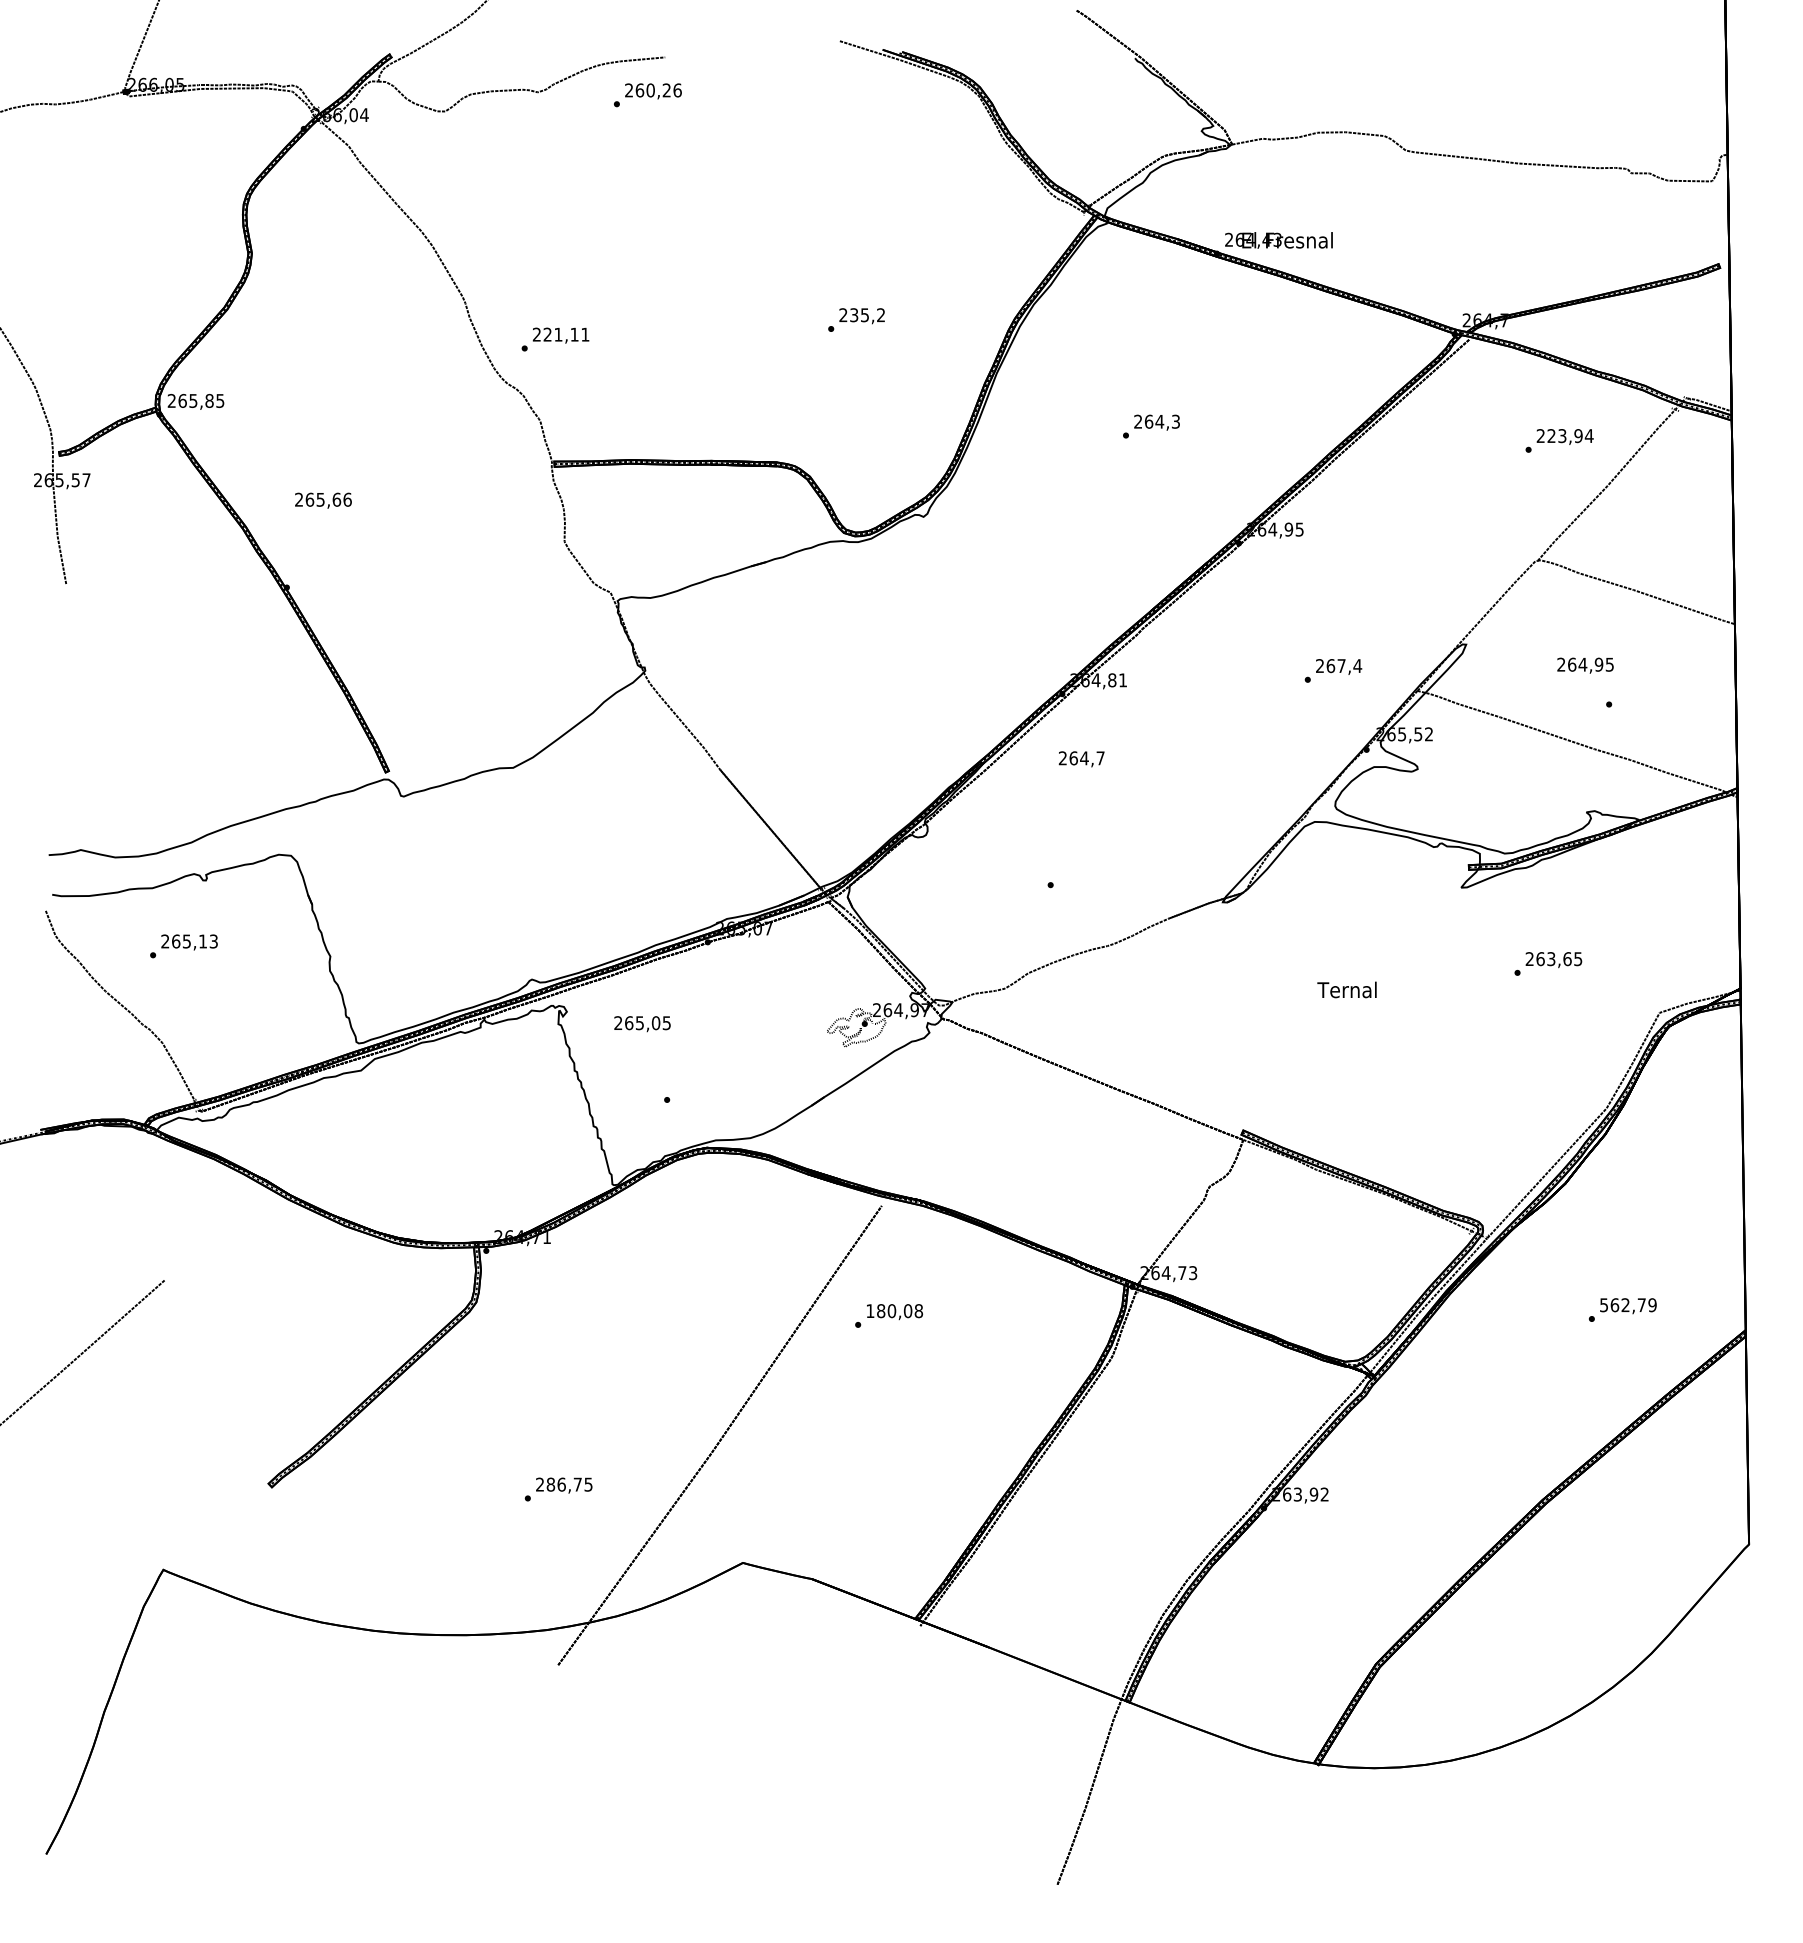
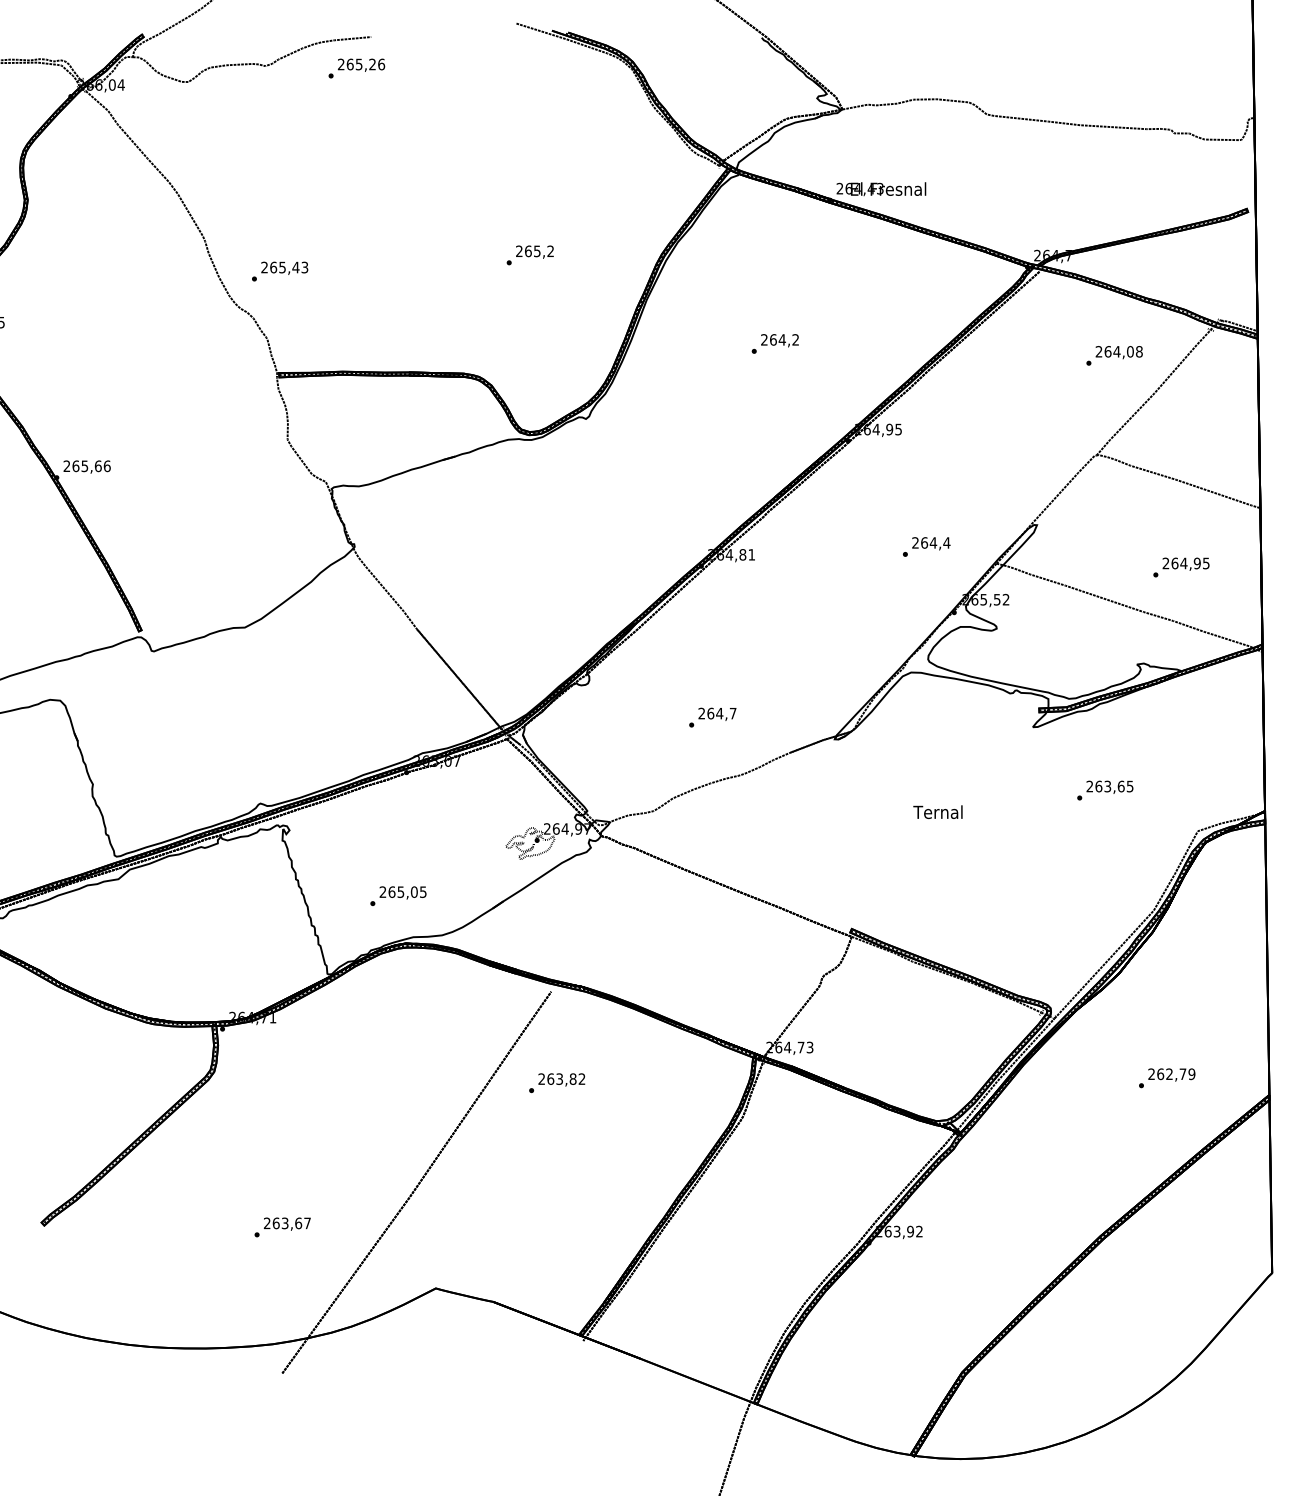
text: (650, 90) -> (359, 64), 260,26 -> 265,26
text: (854, 315) -> (528, 251), 235,2 -> 265,2
text: (566, 334) -> (289, 267), 221,11 -> 265,43
text: (1175, 421) -> (795, 339), 264,3 -> 264,2
text: (1570, 436) -> (1123, 352), 223,94 -> 264,08
text: (323, 500) -> (87, 466), moved
text: (1341, 665) -> (933, 542), 267,4 -> 264,4
text: (1585, 665) -> (1186, 564), moved
text: (1081, 759) -> (717, 714), moved
text: (642, 1024) -> (403, 893), moved
text: (1603, 1305) -> (1151, 1074), 562,79 -> 262,79
text: (894, 1311) -> (561, 1079), 180,08 -> 263,82
text: (569, 1484) -> (291, 1223), 286,75 -> 263,67

